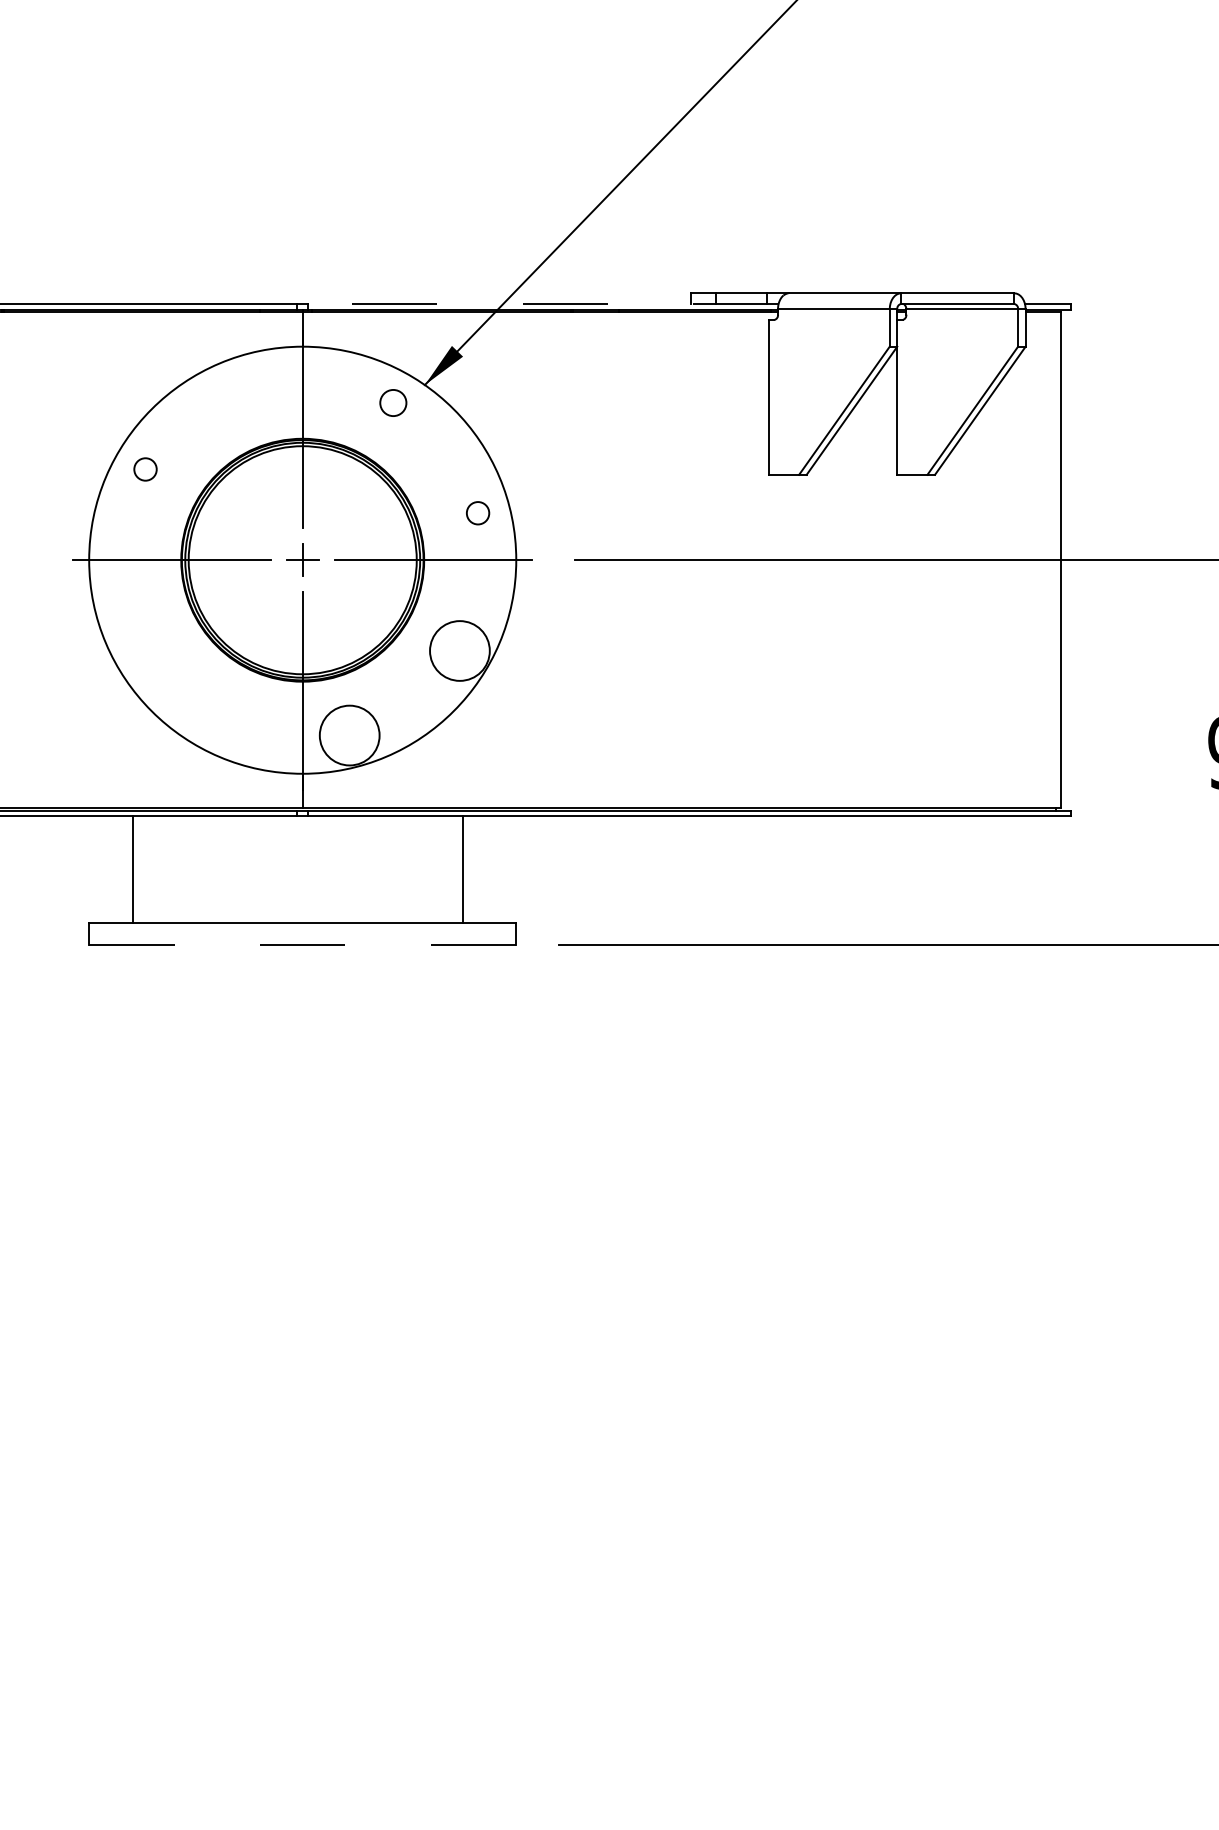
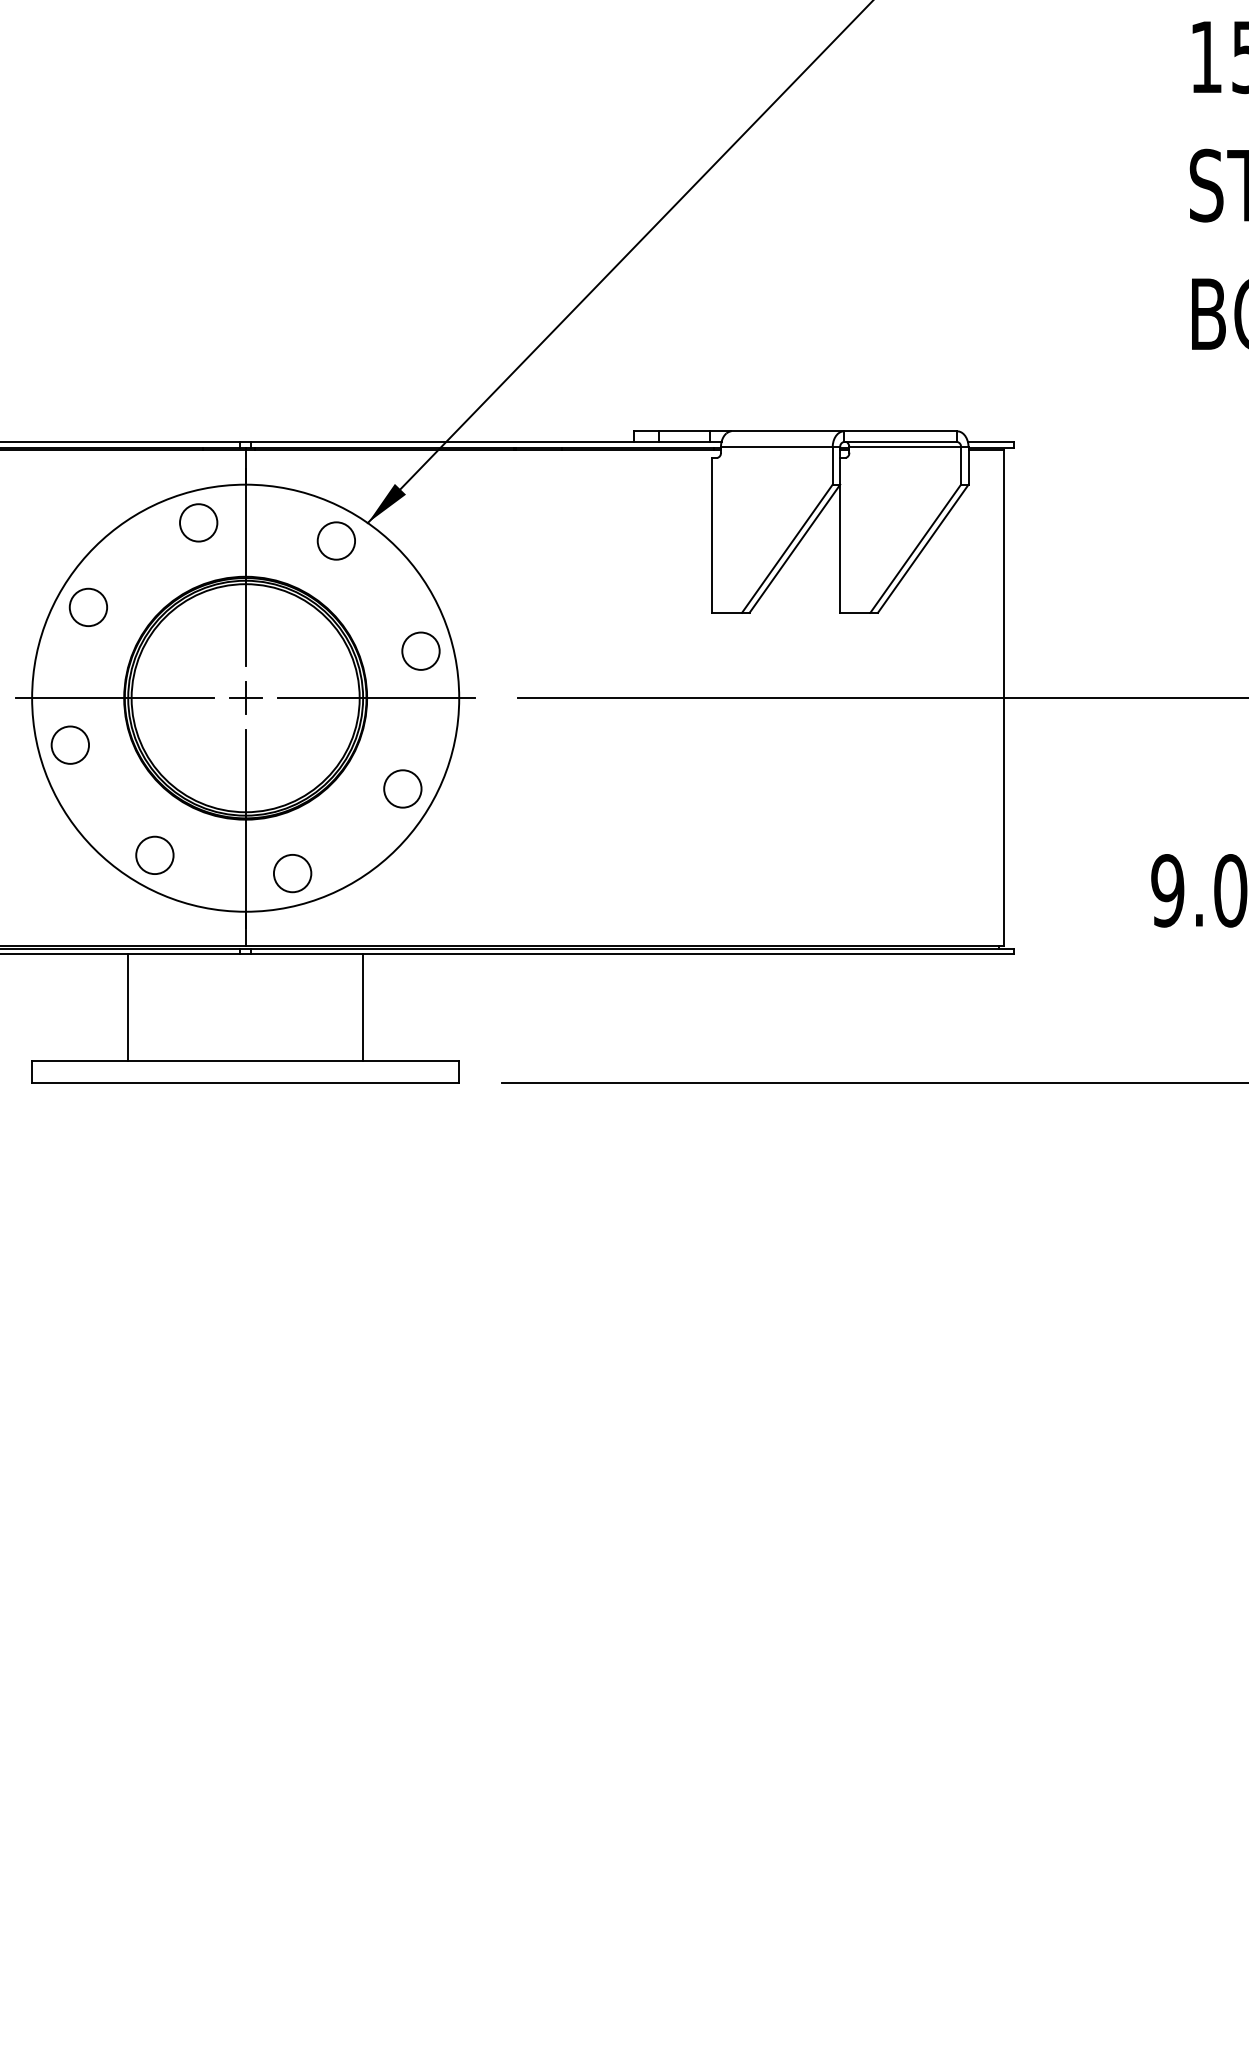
line: (542, 303) -> (485, 441), dashed -> solid
circle: (255, 384) -> (198, 522), added
circle: (392, 402) -> (335, 540), size x1.43
circle: (145, 469) -> (88, 607), size x1.67
circle: (477, 512) -> (420, 650), size x1.67
circle: (126, 606) -> (69, 744), added
circle: (459, 650) -> (402, 788), size x0.62
circle: (211, 716) -> (154, 854), added
circle: (349, 735) -> (292, 873), size x0.62
line: (133, 869) -> (128, 1007), moved
line: (463, 869) -> (363, 1007), moved
line: (302, 944) -> (245, 1082), dashed -> solid

